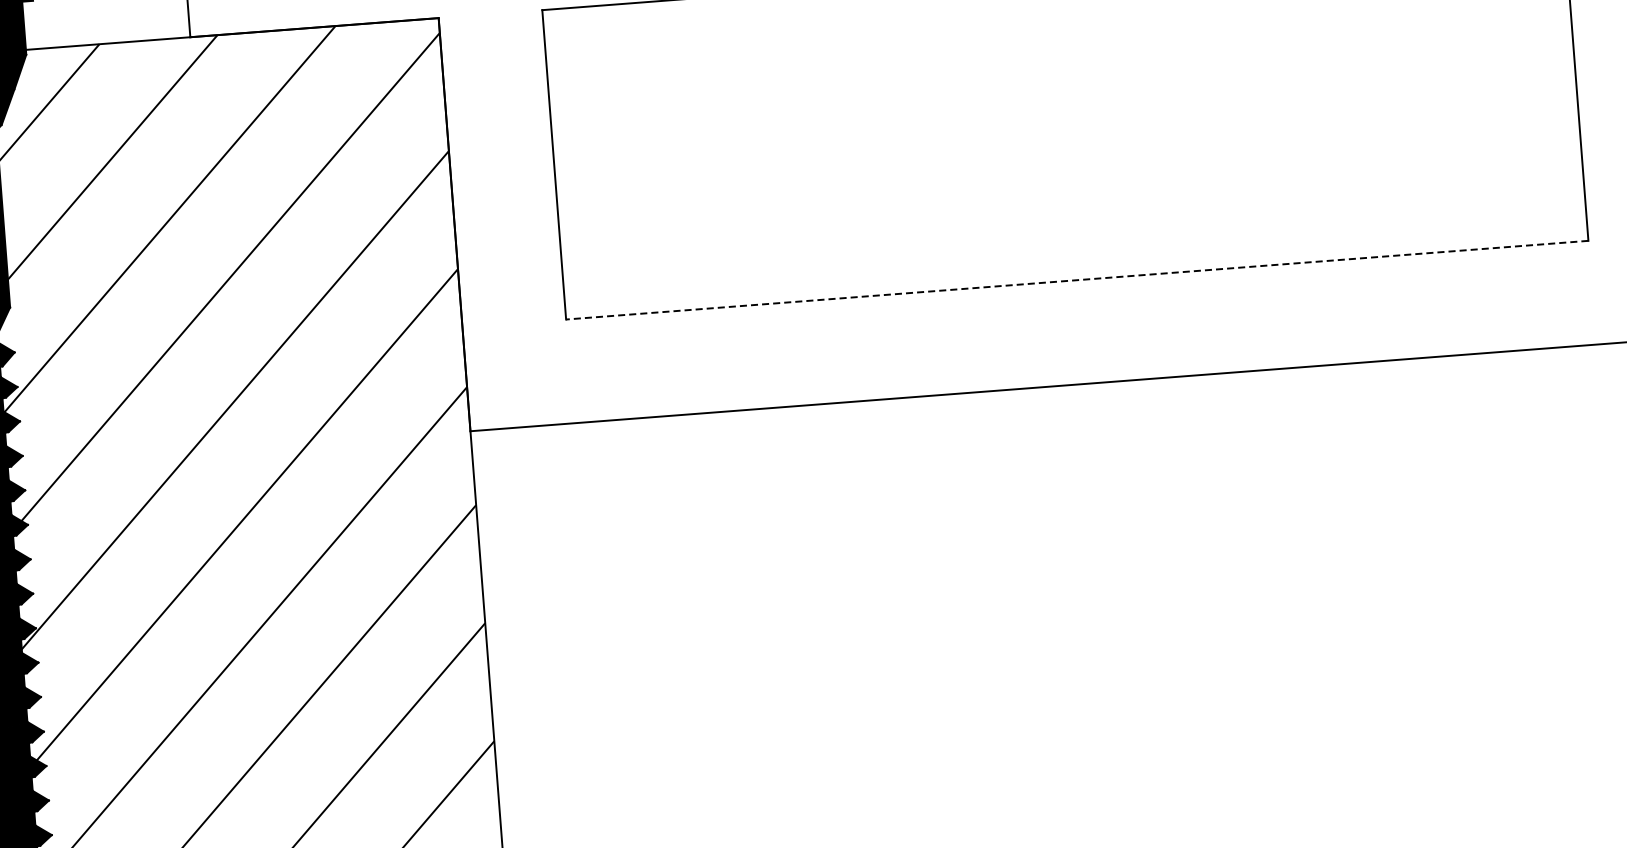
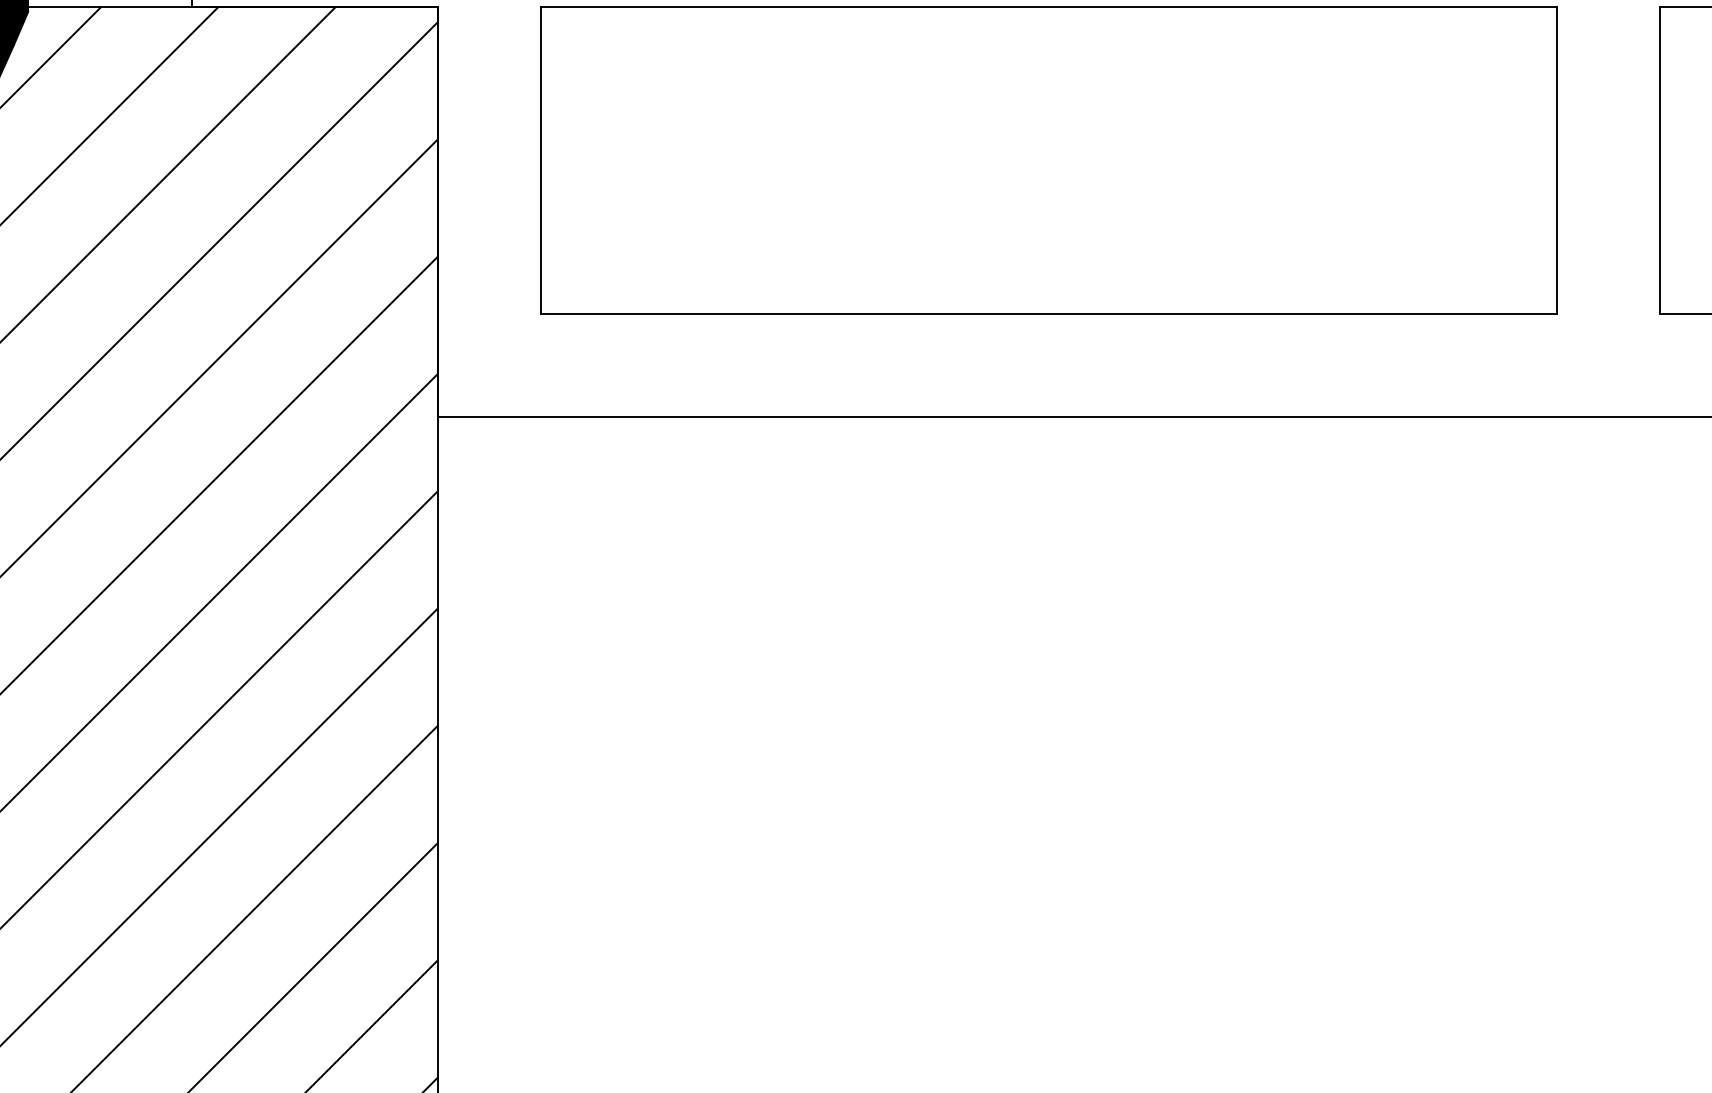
line: (1077, 280) -> (1049, 314), dashed -> solid

